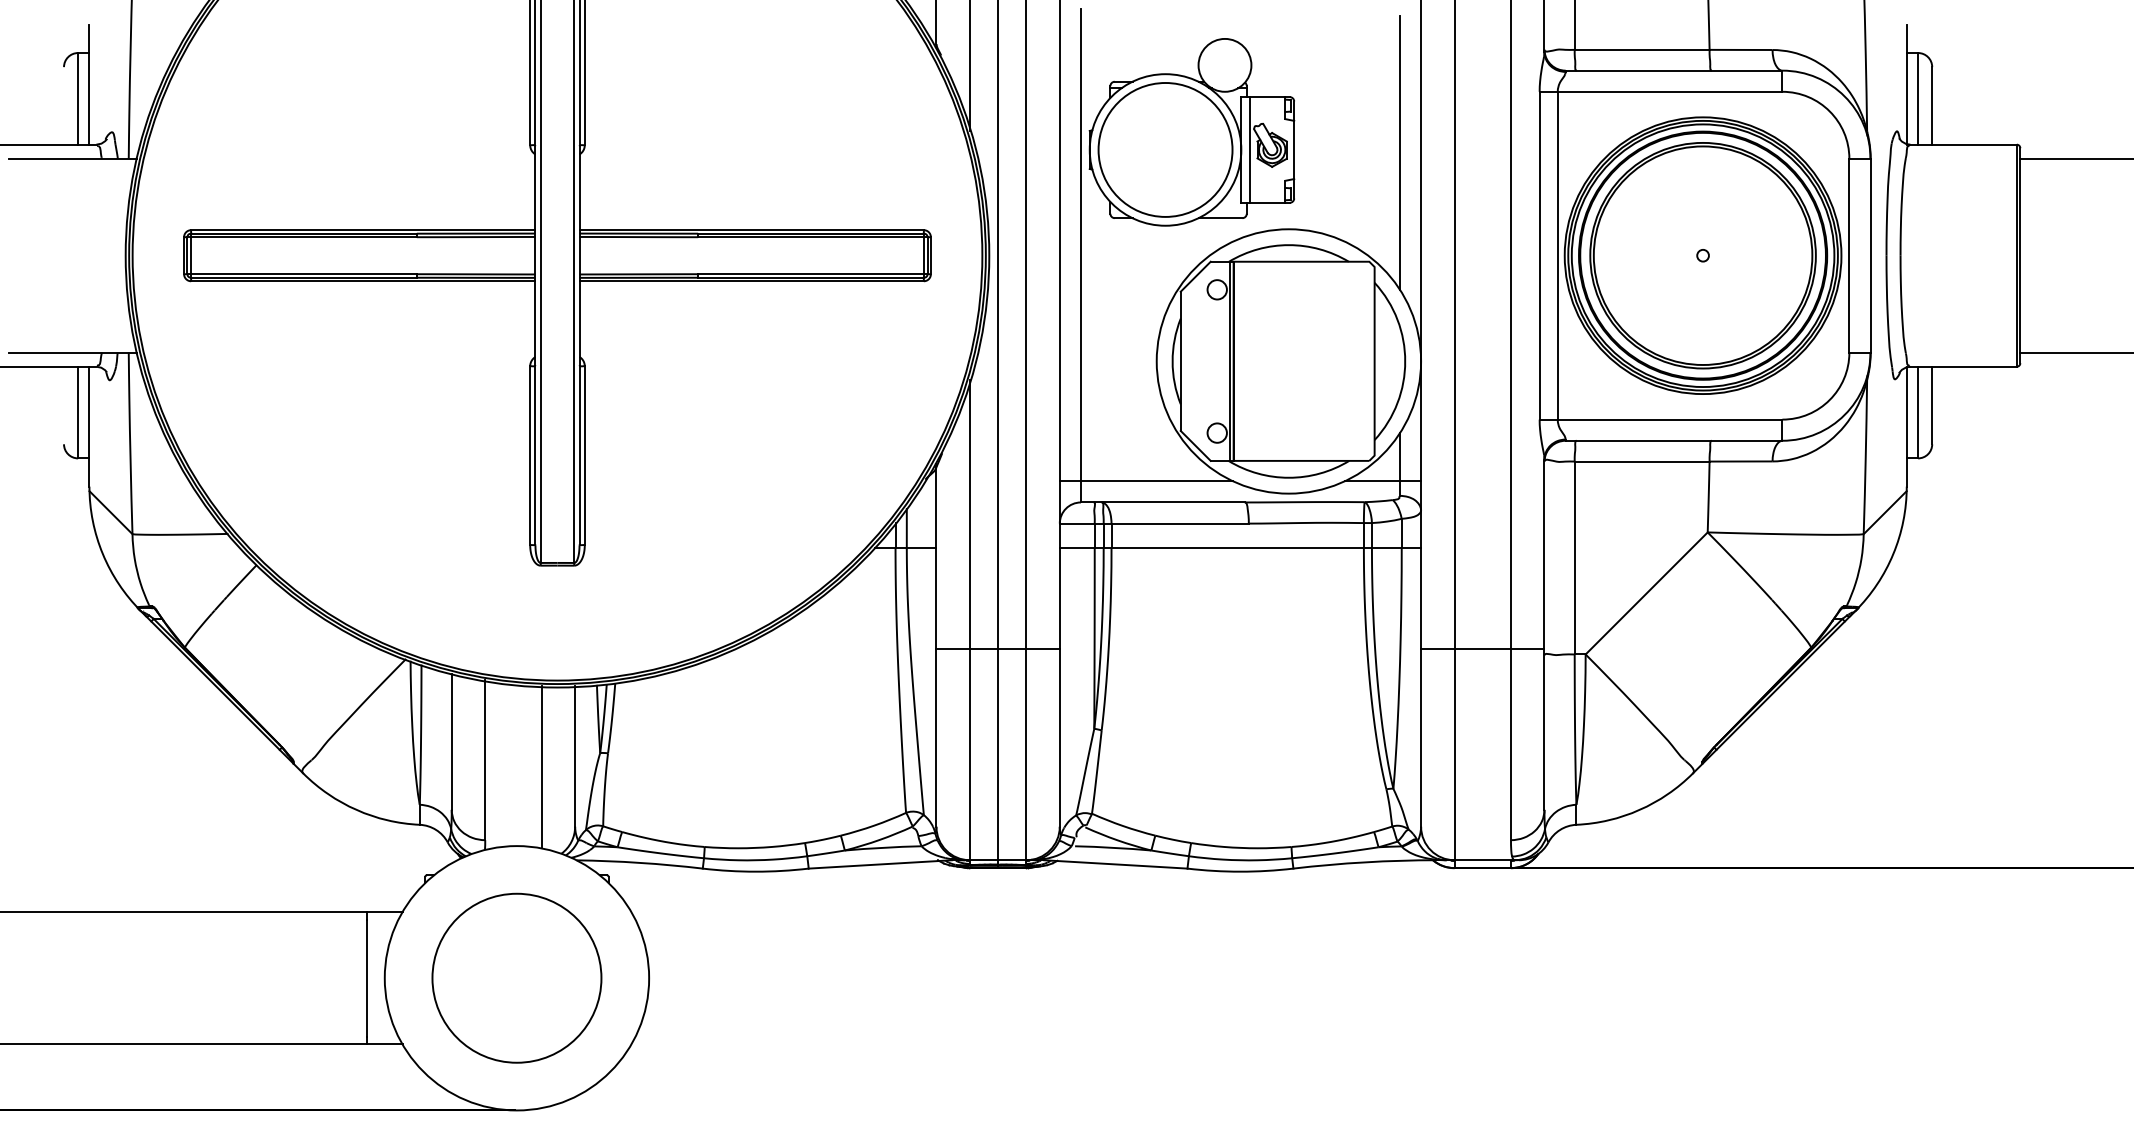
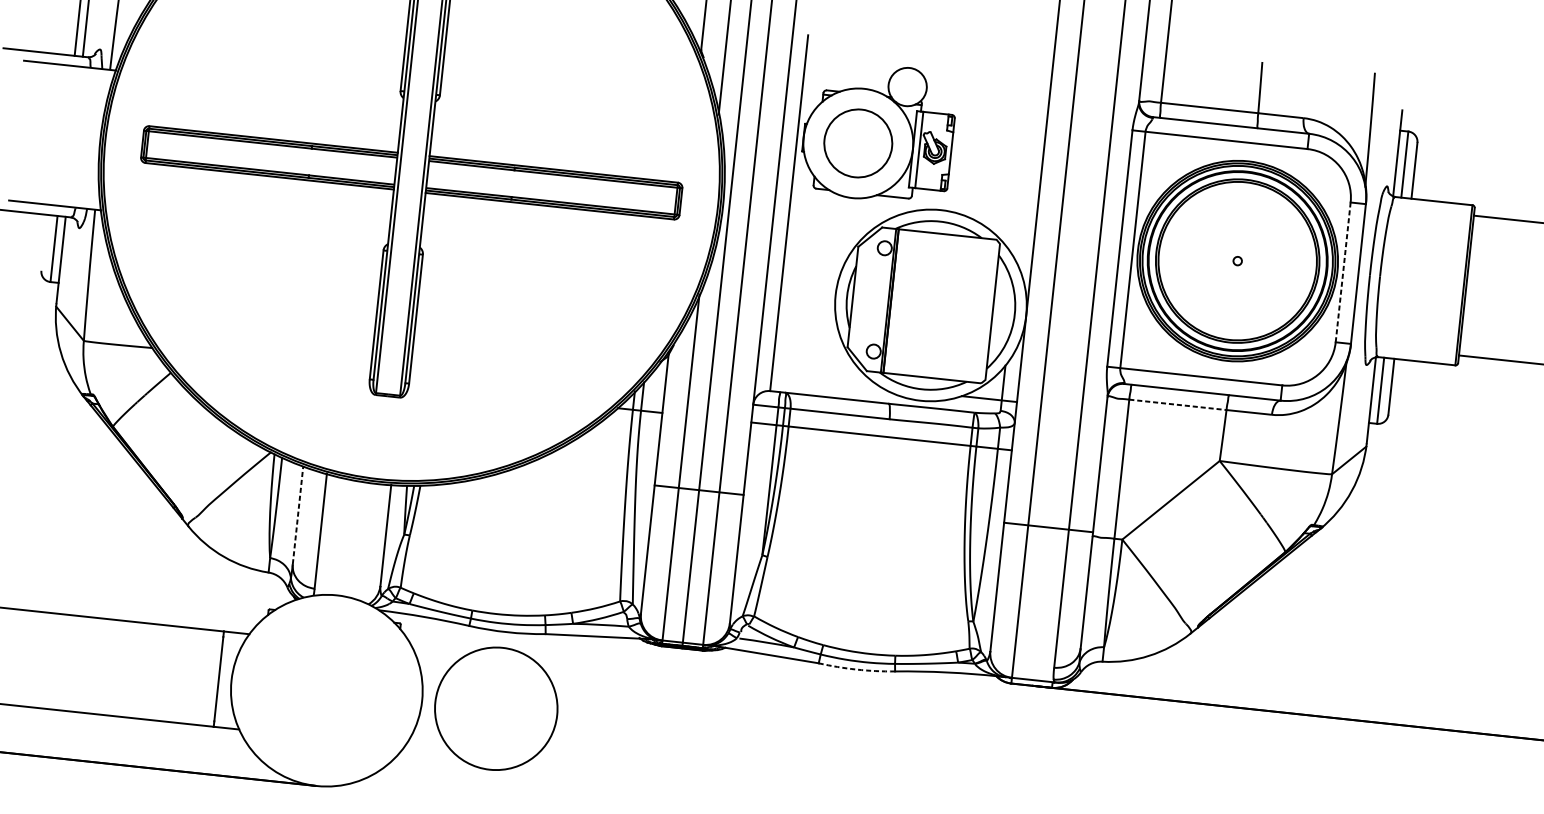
circle: (1165, 149) -> (858, 143), size x0.7
line: (1399, 152) -> (1026, 163), removed
line: (1849, 255) -> (1343, 272), solid -> dashed
line: (1642, 461) -> (1178, 404), solid -> dashed
line: (1146, 481) -> (819, 381), removed
line: (451, 741) -> (297, 514), solid -> dashed
line: (541, 767) -> (360, 540), removed
arc: (1240, 871) -> (856, 669), solid -> dashed
circle: (516, 977) -> (496, 708), moved

